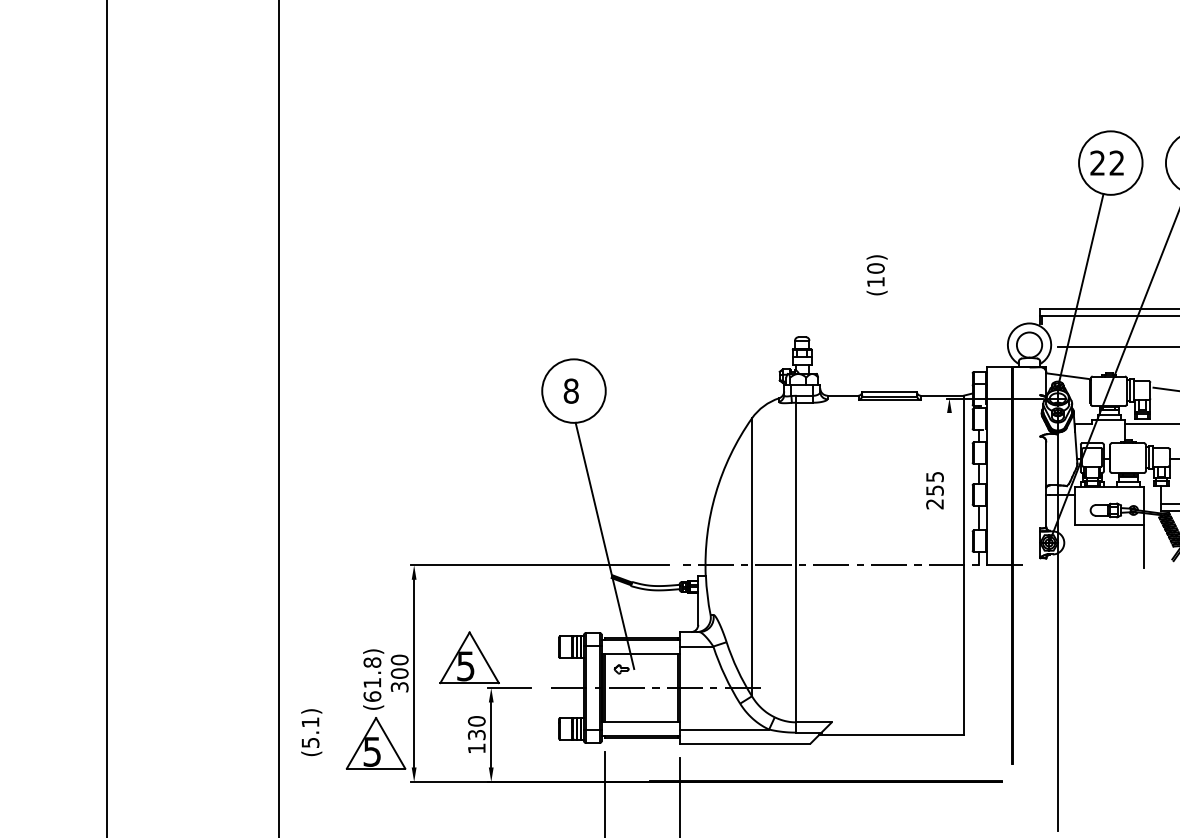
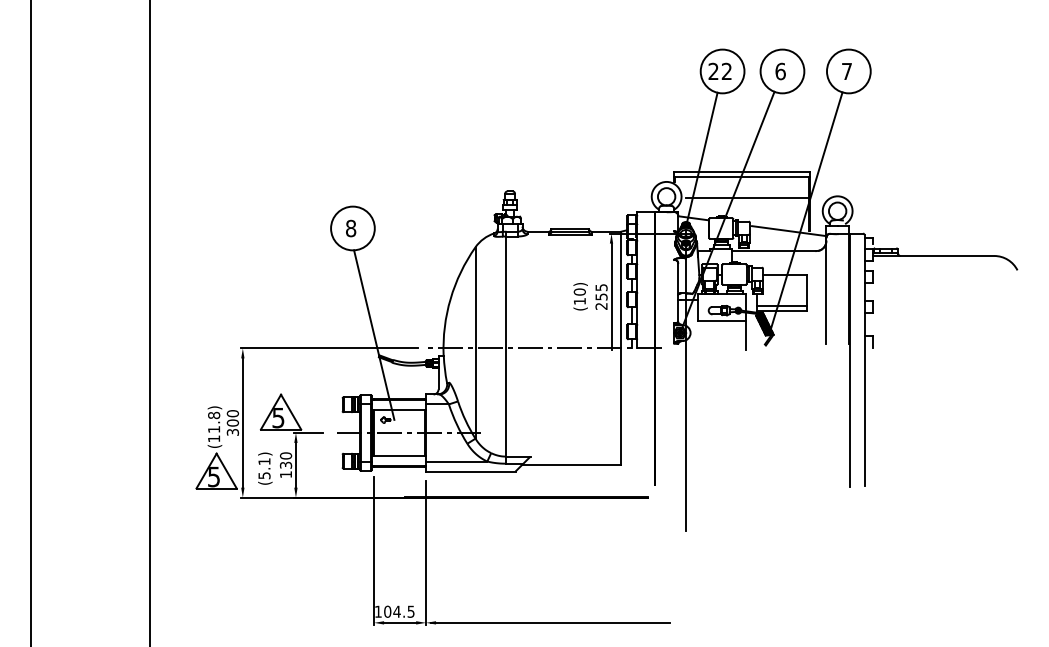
text: (876, 274) -> (580, 296), moved
line: (949, 489) -> (611, 296), added
text: (372, 696) -> (214, 438), (61.8) -> (11.8)
text: (311, 732) -> (265, 468), moved

